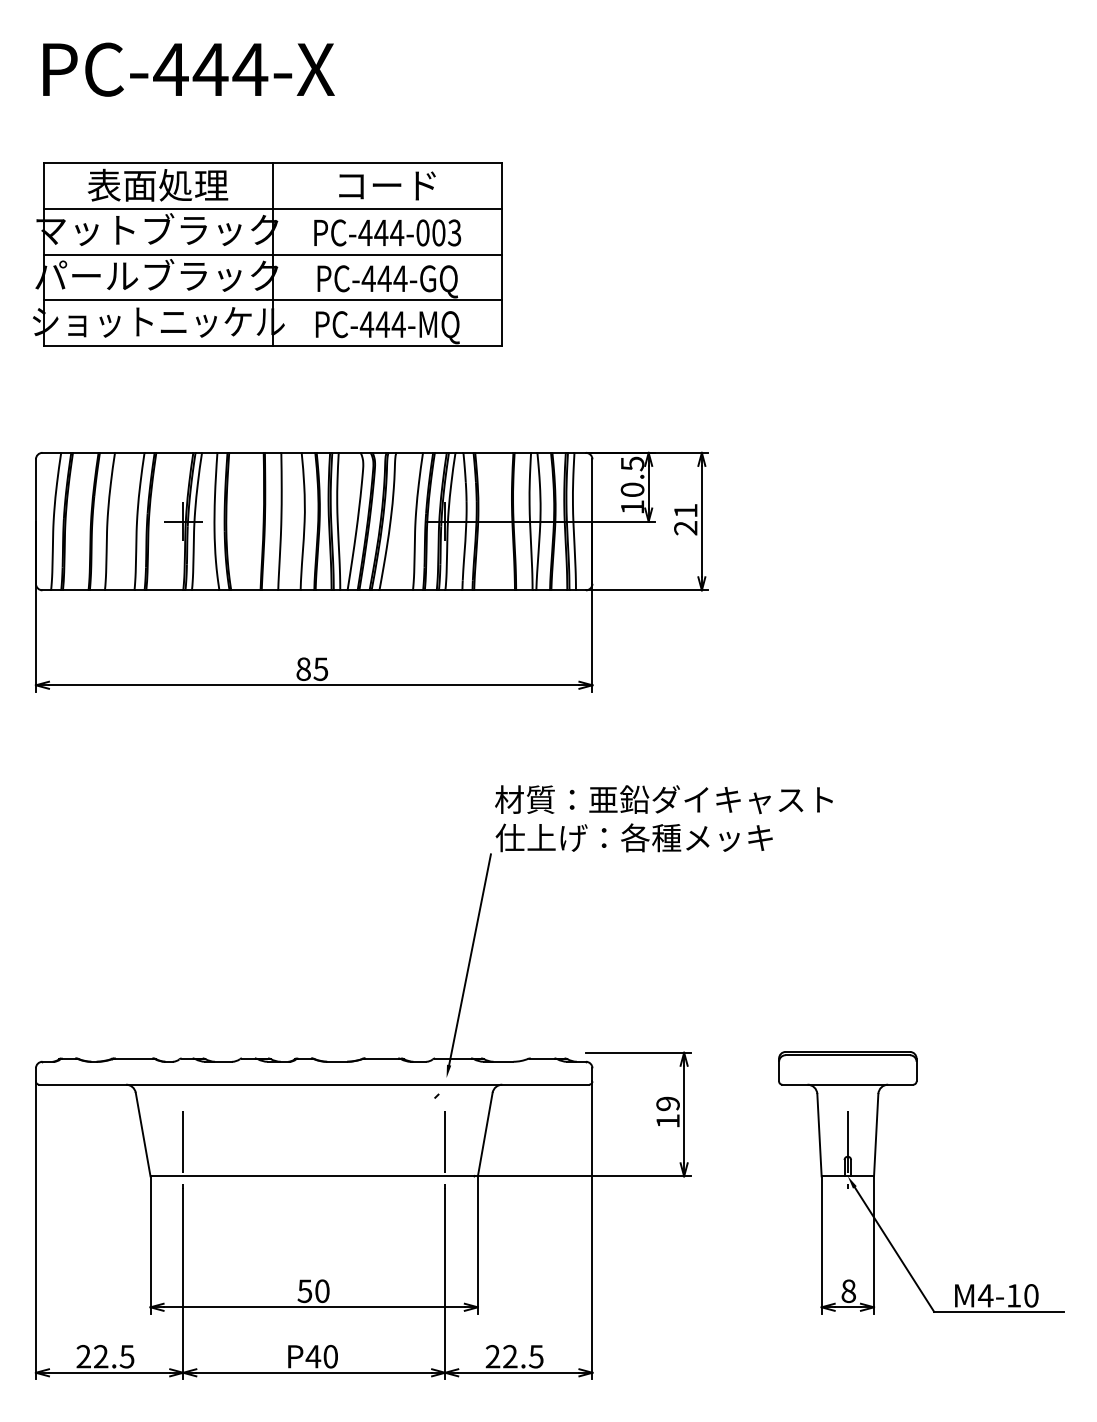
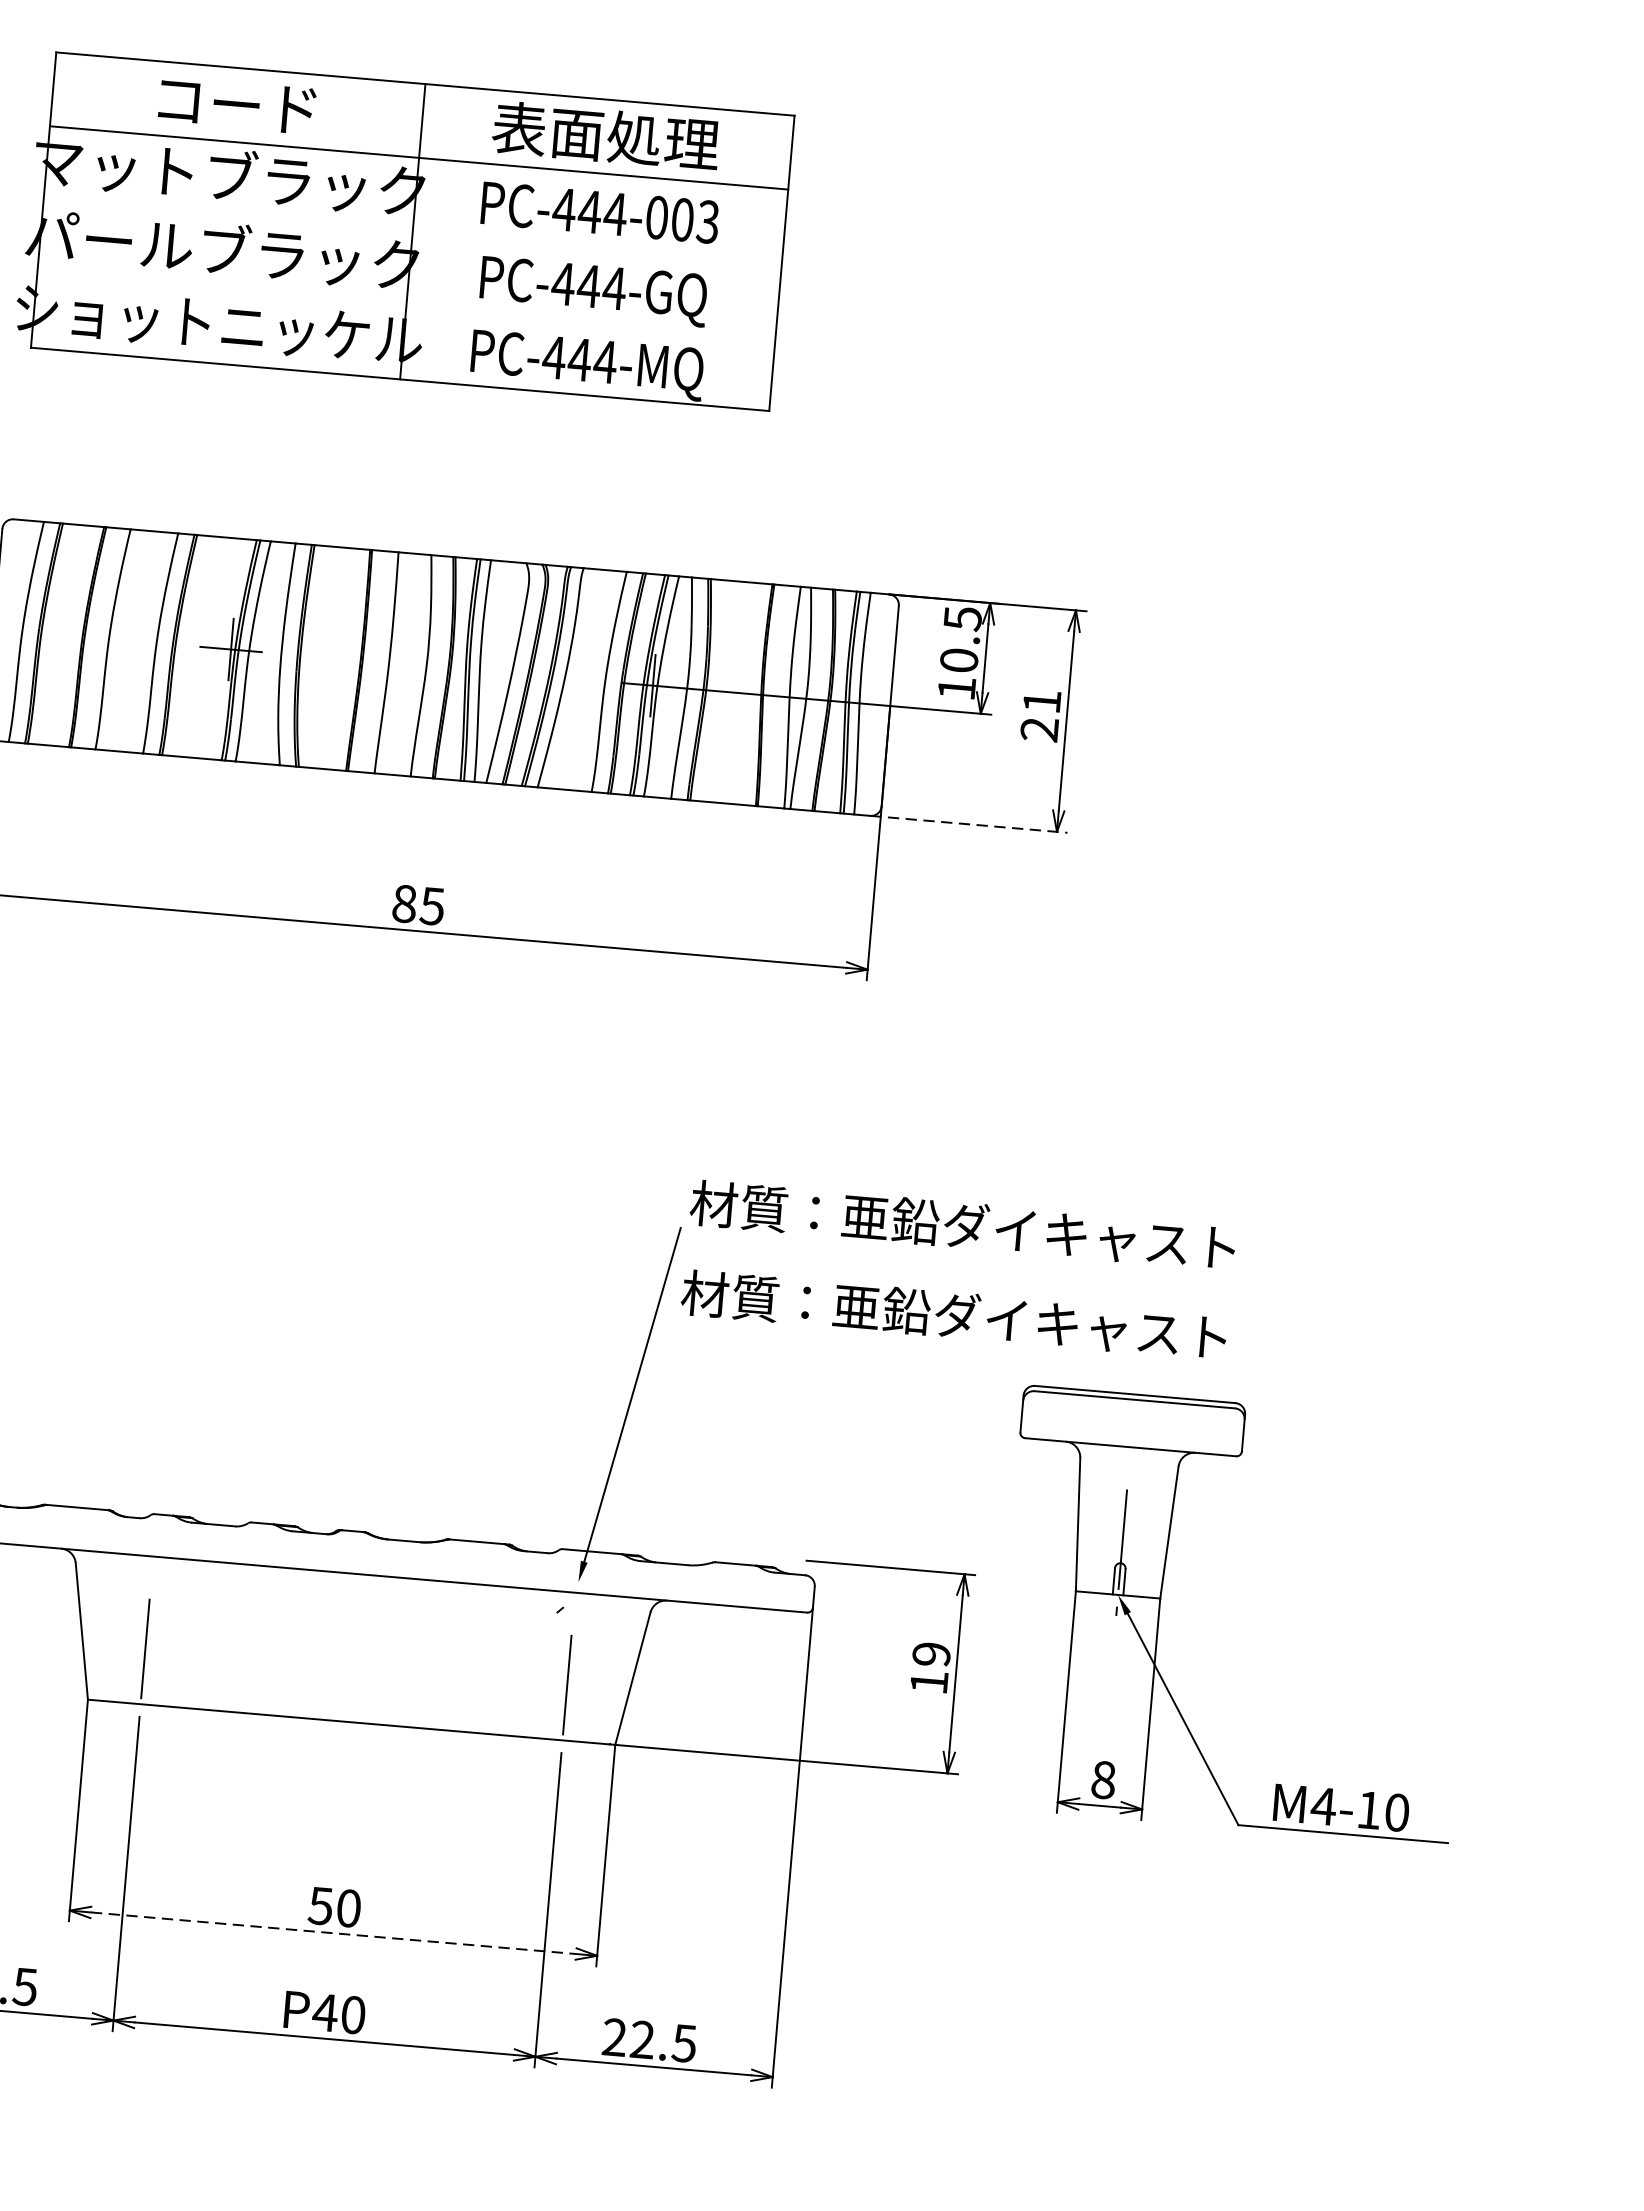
text: (157, 184) -> (236, 102), 表面処理 -> コード
text: (387, 184) -> (606, 134), コード -> 表面処理
line: (272, 254) -> (411, 231), removed
line: (272, 300) -> (405, 305), removed
line: (647, 590) -> (969, 824), solid -> dashed
text: (663, 799) -> (953, 1314), moved
text: (664, 837) -> (962, 1224), 仕上げ：各種メッキ -> 材質：亜鉛ダイキャスト
part: (875, 1173) -> (1163, 1594), moved
line: (314, 1307) -> (333, 1933), solid -> dashed

